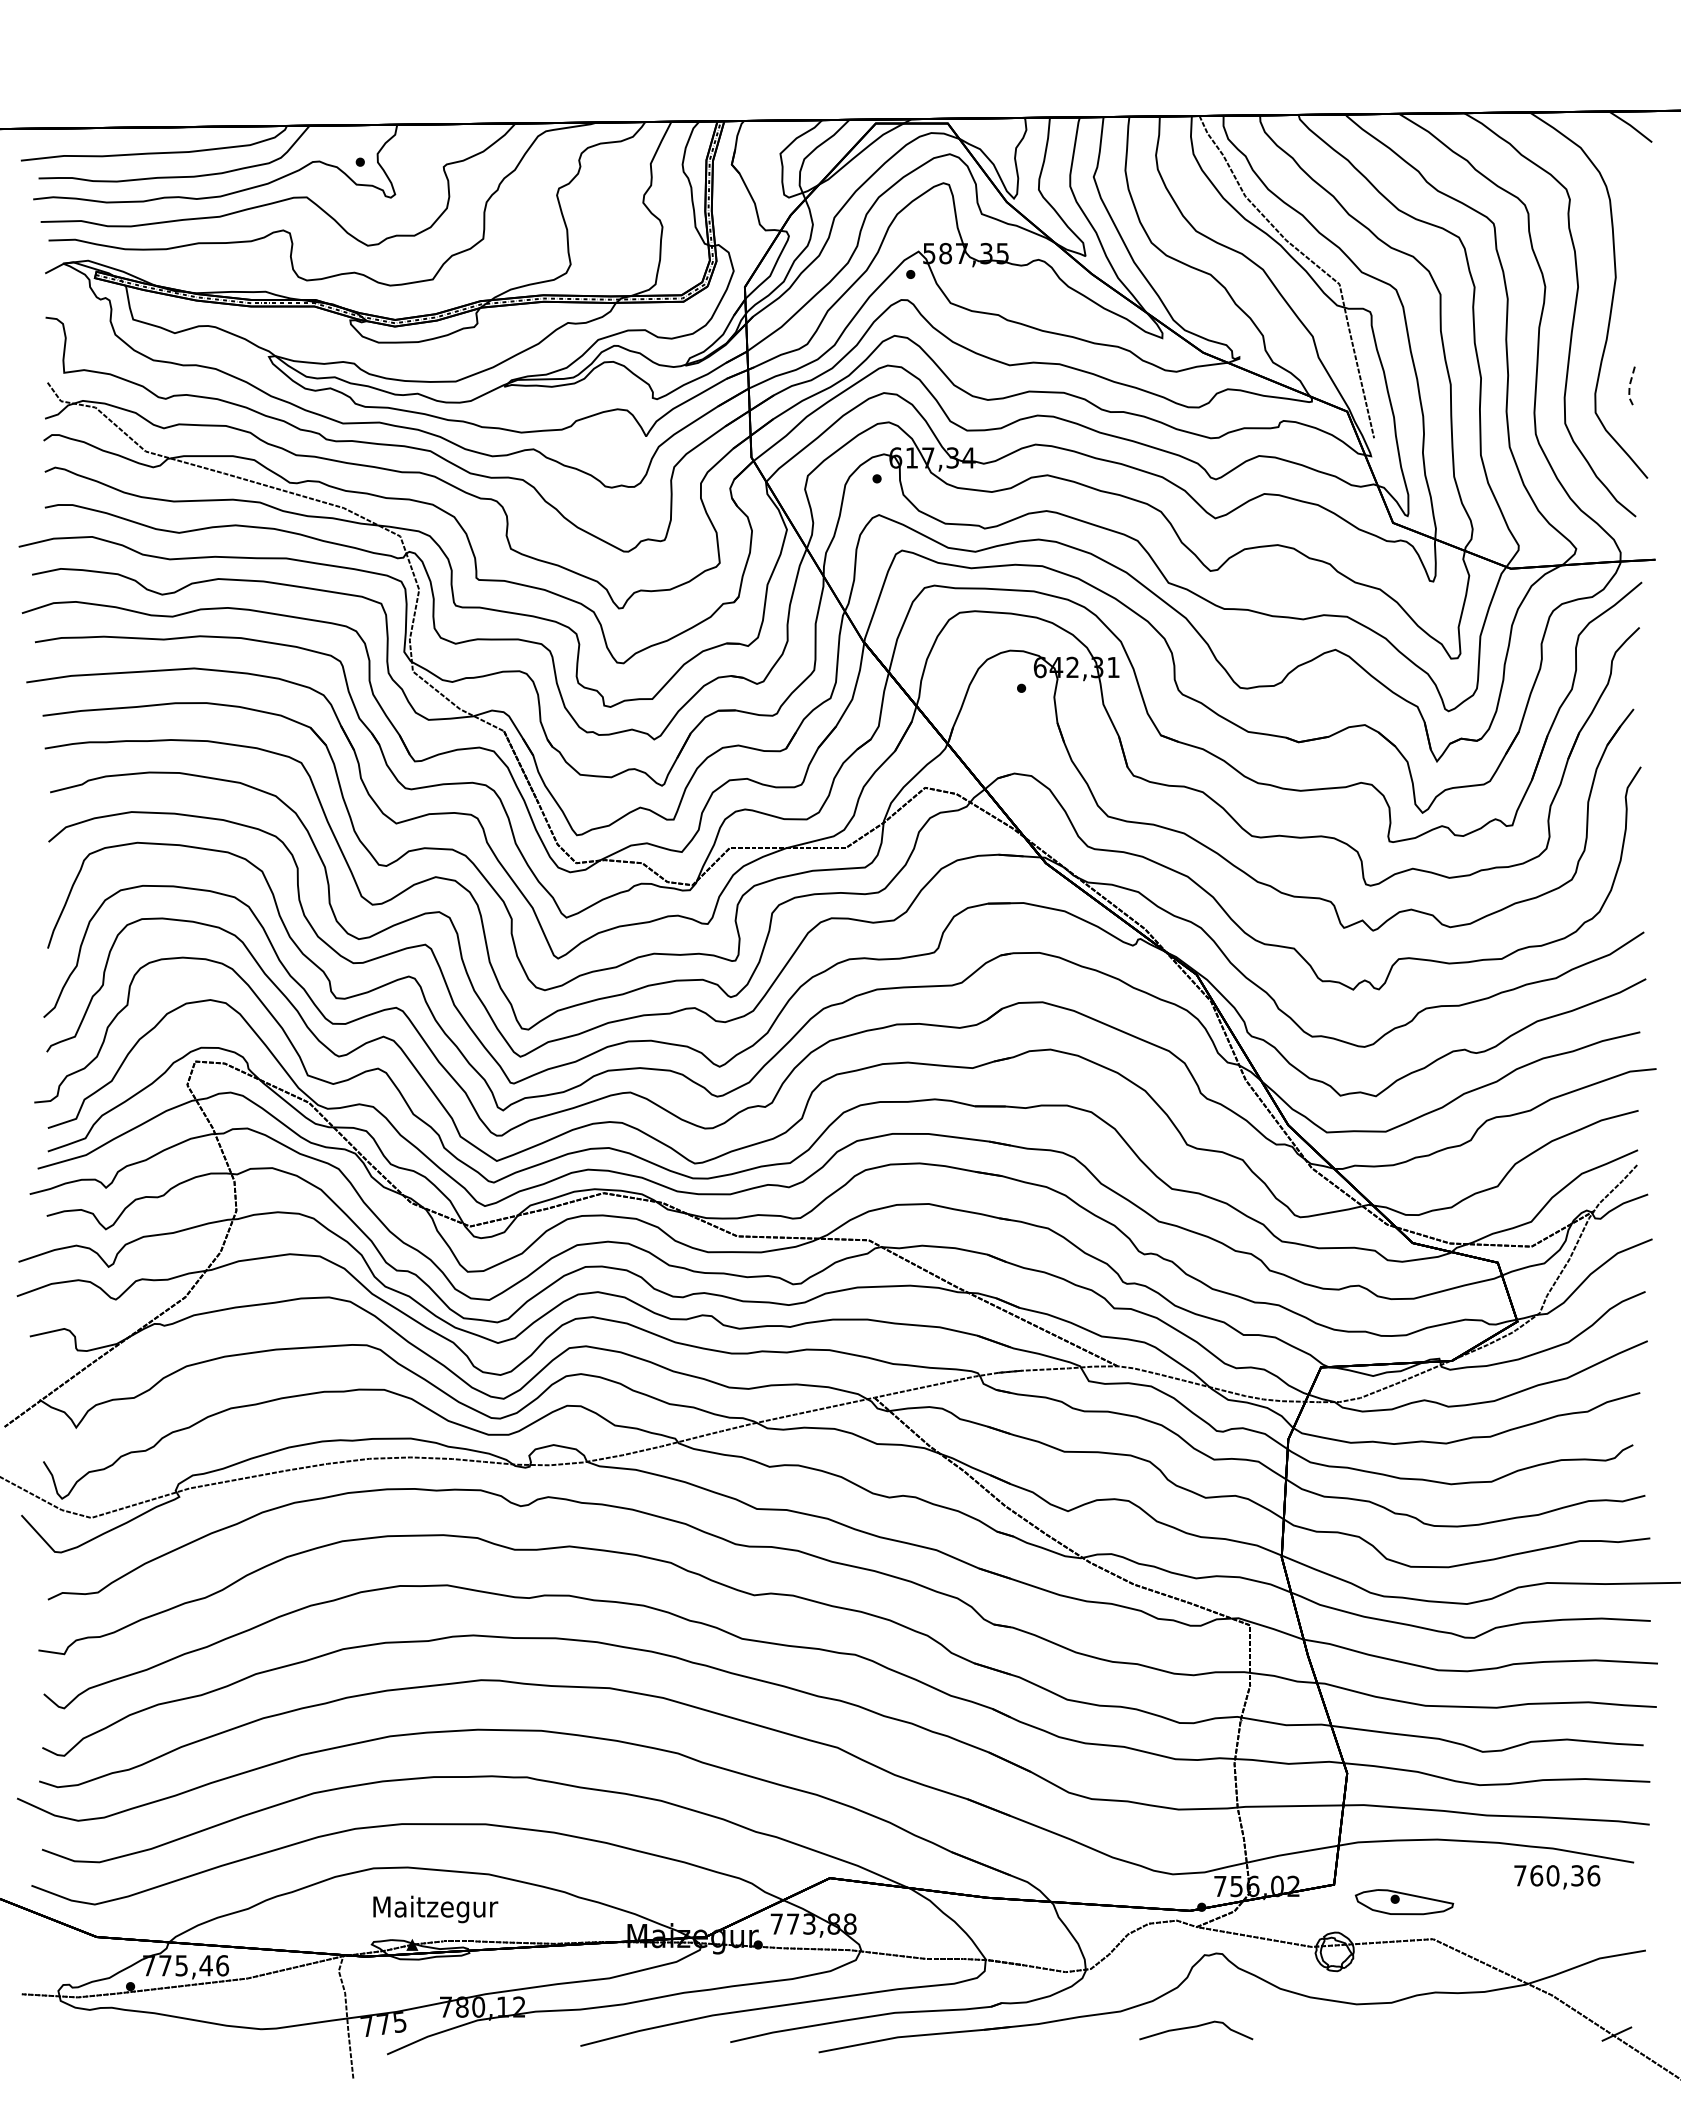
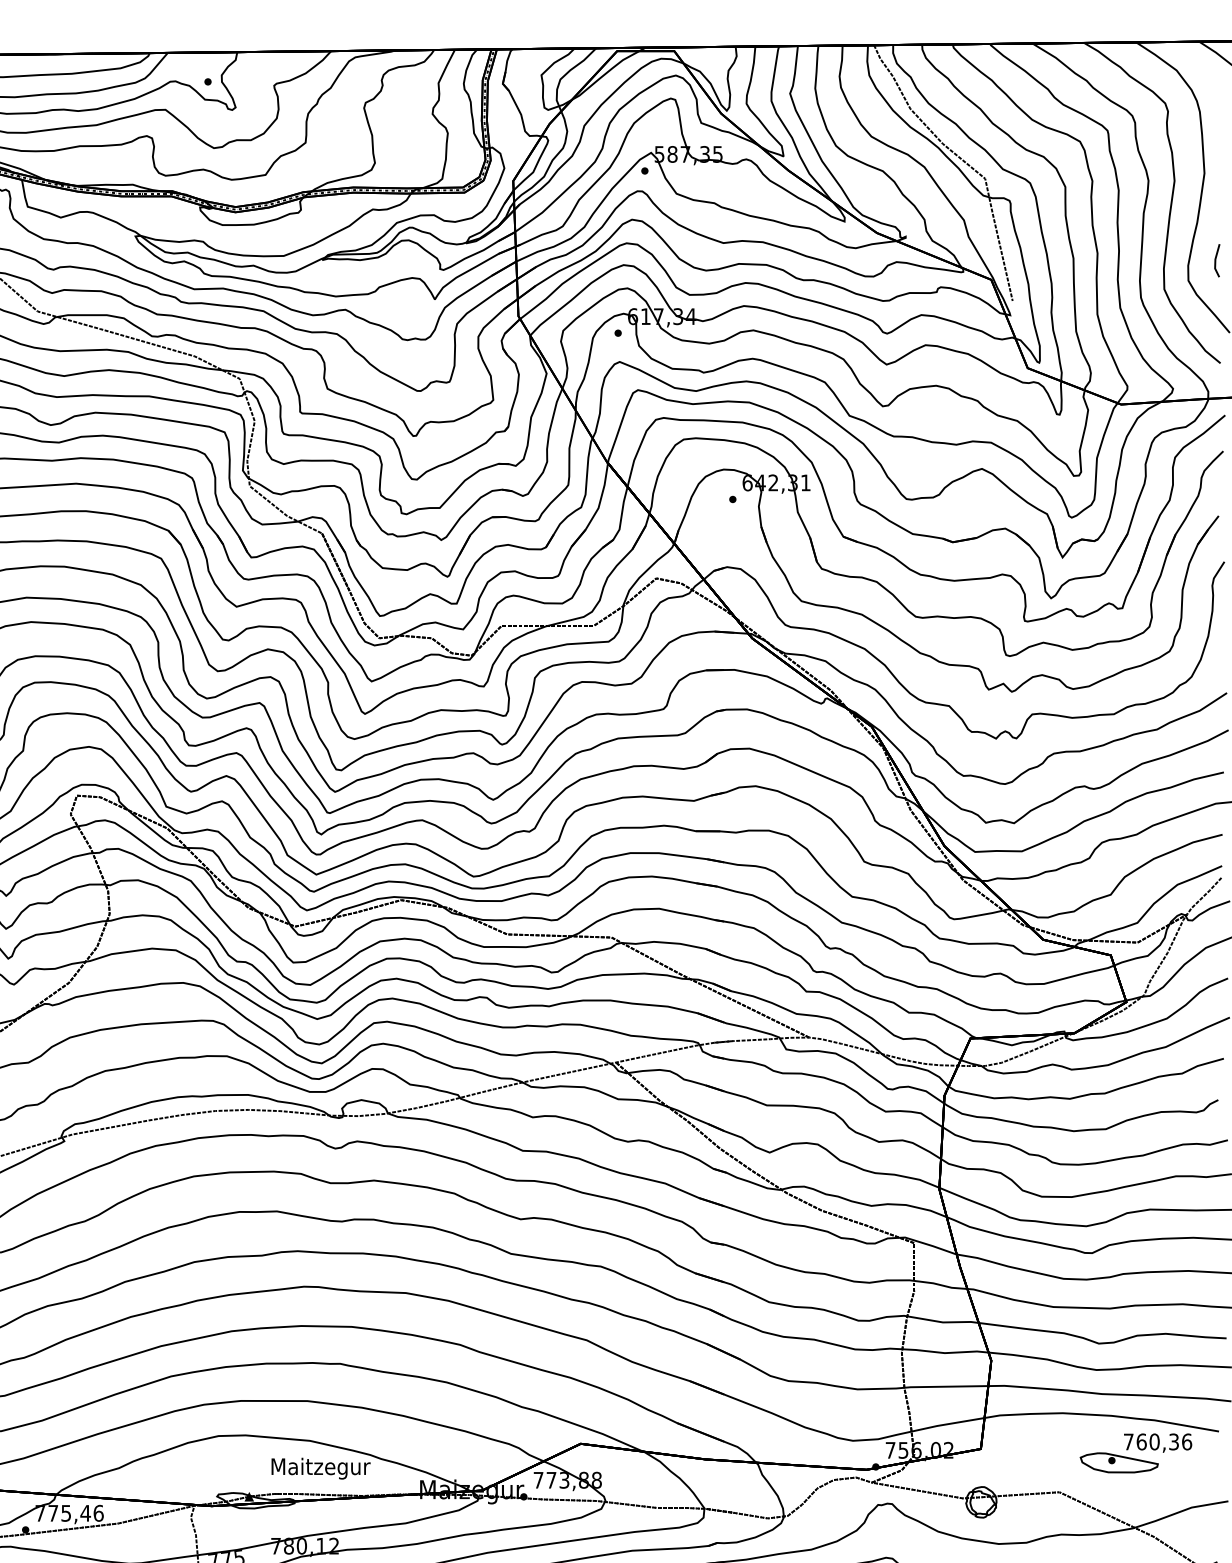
line: (1629, 388) -> (1215, 261), dashed -> solid
part: (1404, 1902) -> (1119, 1463), moved
text: (435, 1909) -> (320, 1468), moved

